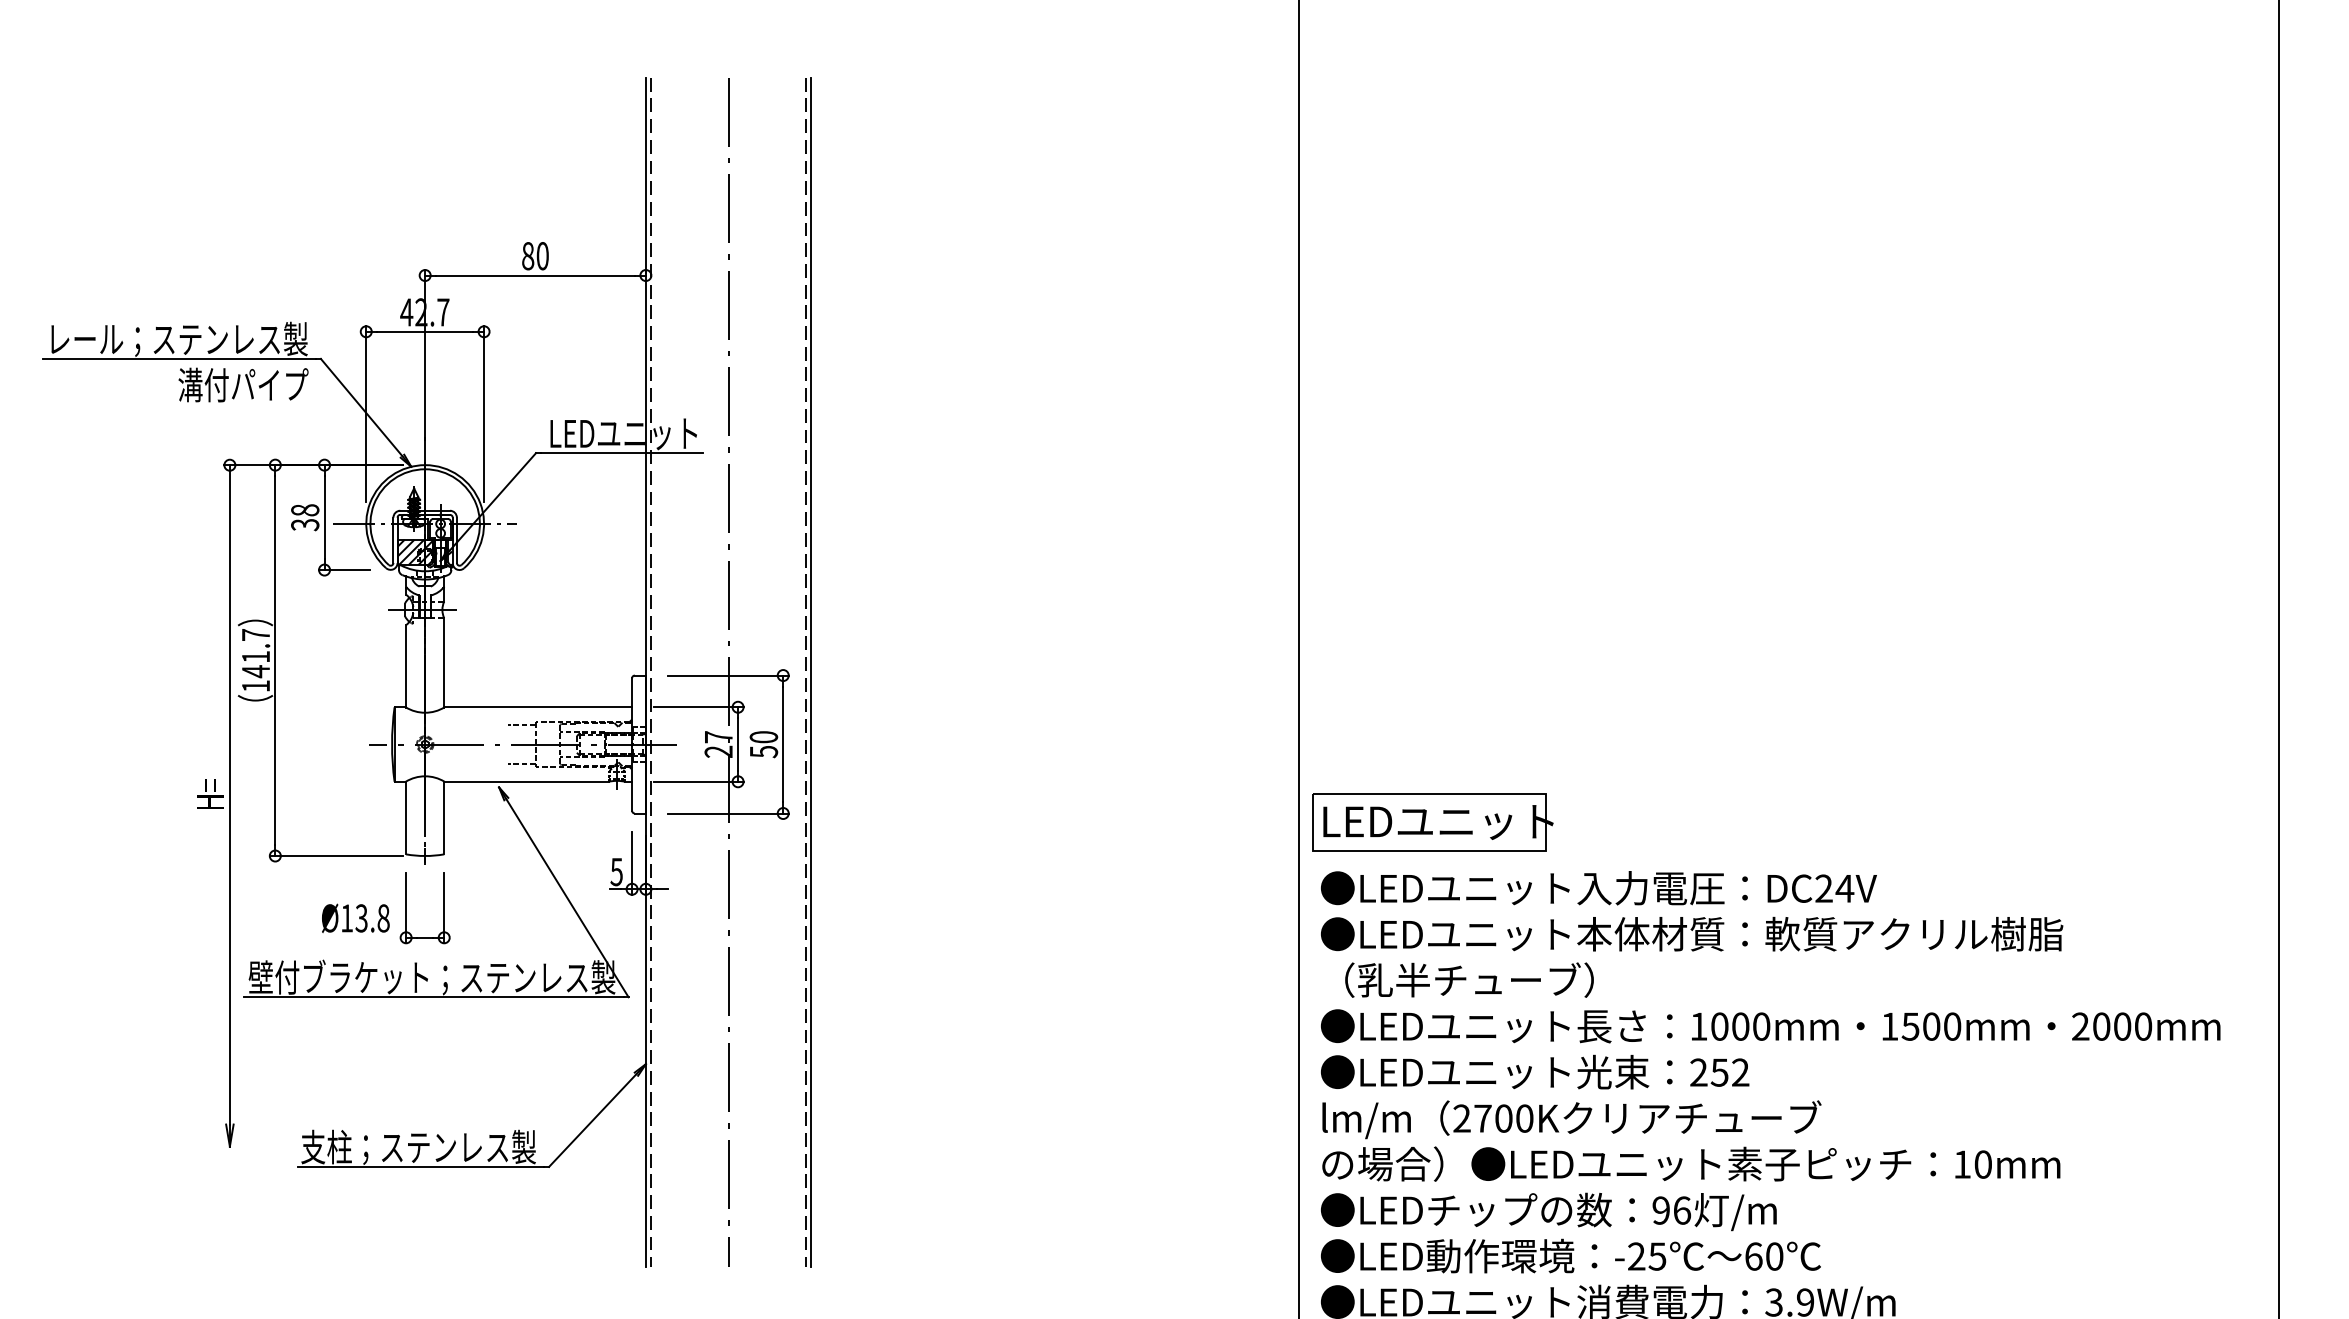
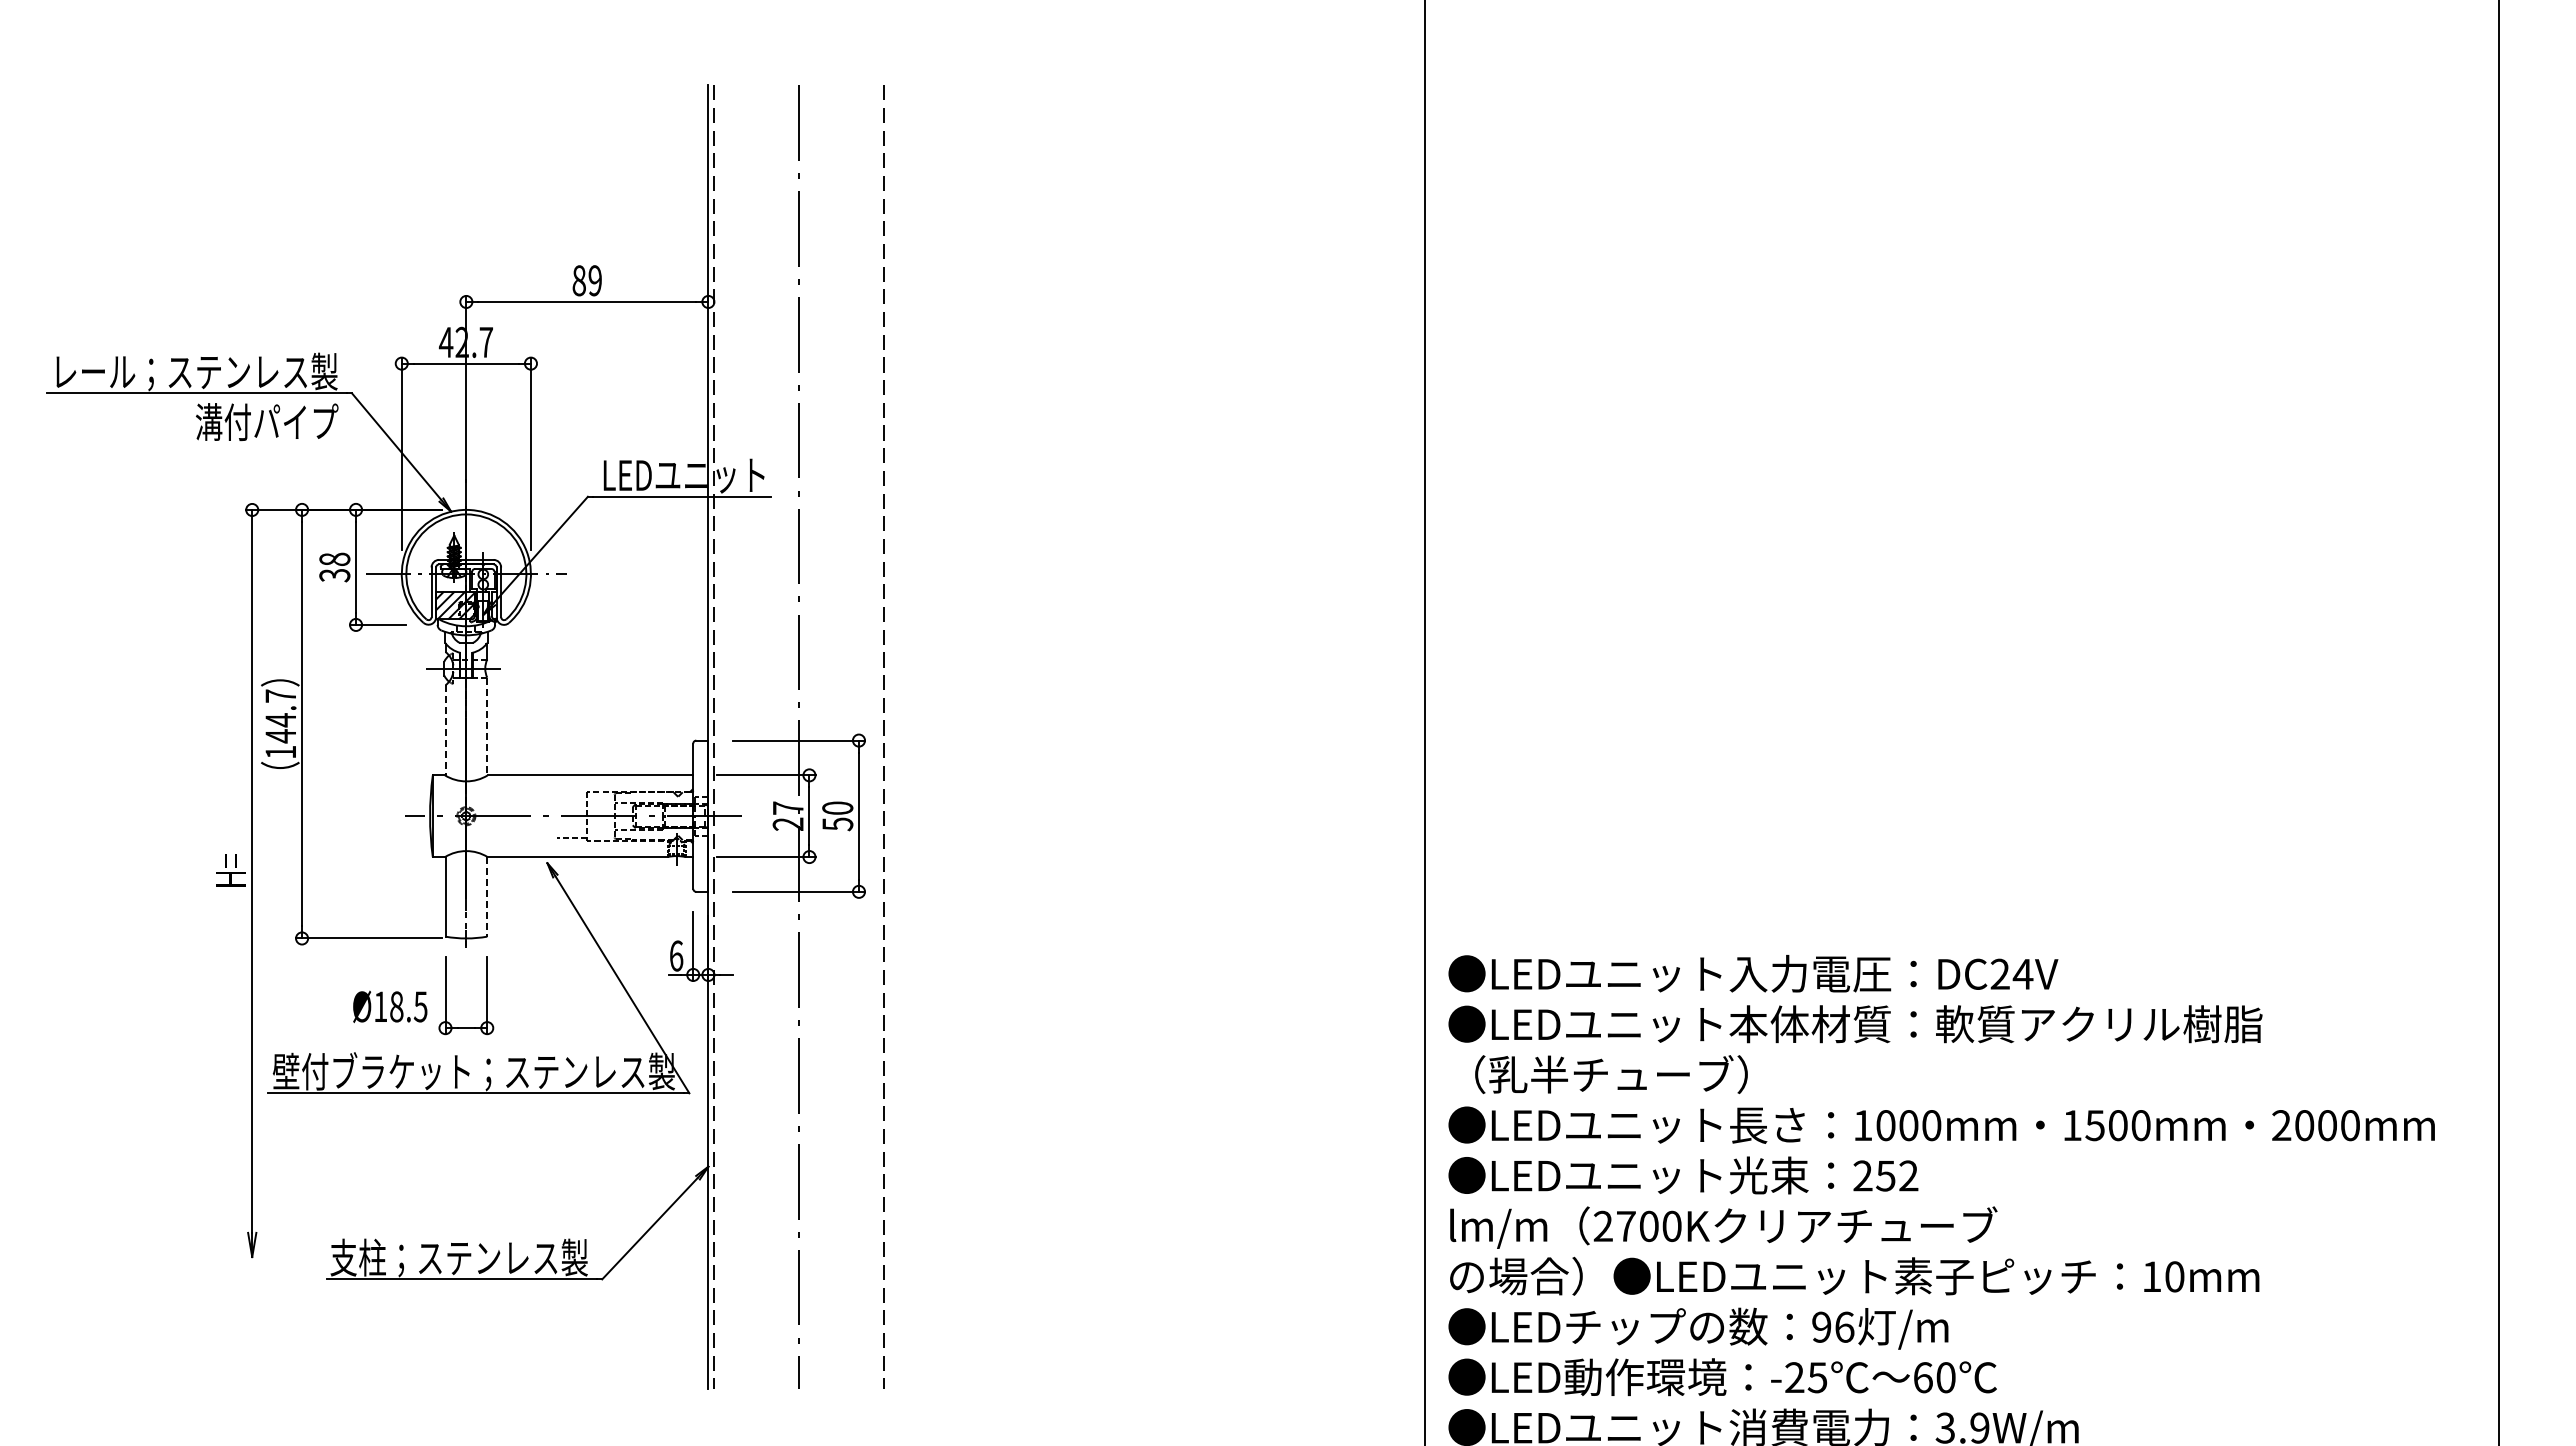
text: (542, 255) -> (594, 280), 80 -> 89
text: (255, 657) -> (280, 720), 141.7 -> 144.7
line: (444, 662) -> (487, 726), solid -> dashed
line: (406, 666) -> (445, 730), solid -> dashed
line: (811, 671) -> (889, 736), removed
line: (521, 724) -> (572, 794), removed
line: (444, 817) -> (487, 896), solid -> dashed
part: (1433, 822) -> (1571, 901), removed
text: (616, 871) -> (676, 955), 5 -> 6
text: (372, 918) -> (408, 1006), Ø13.8 -> Ø18.5

